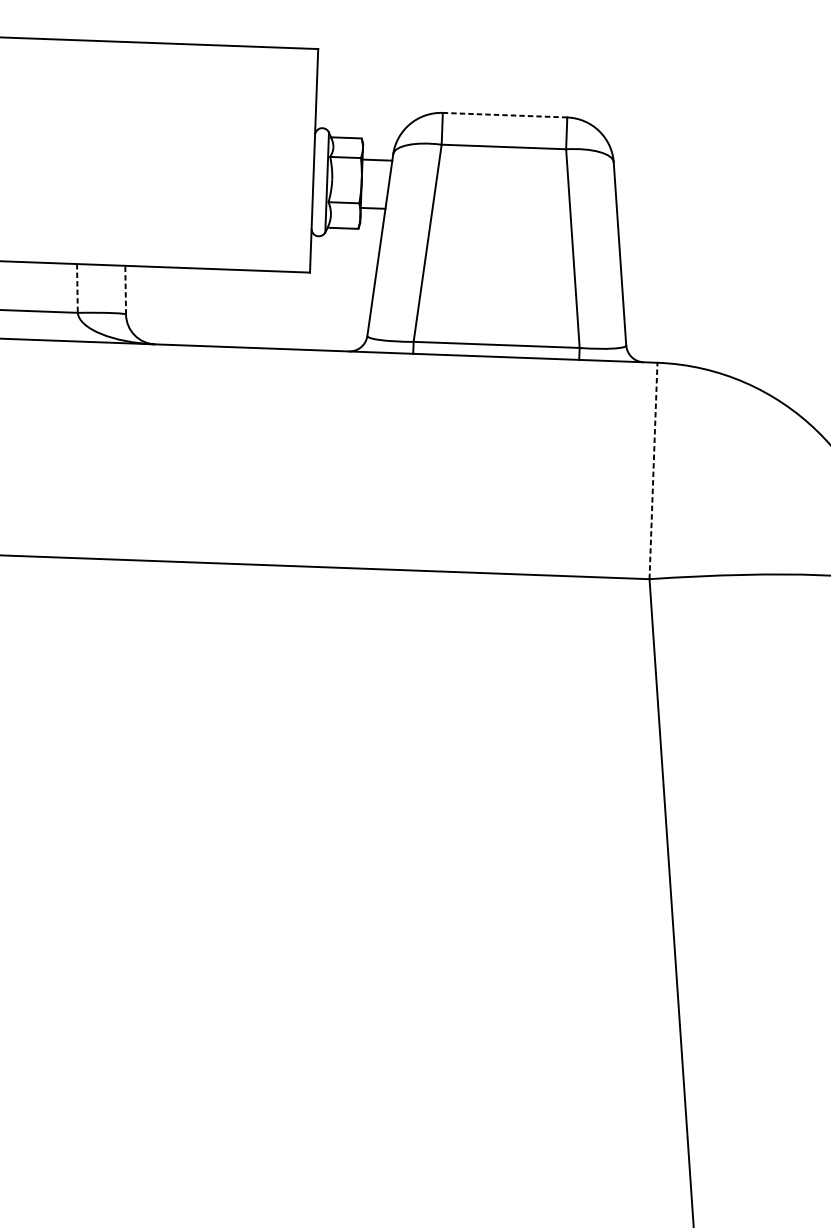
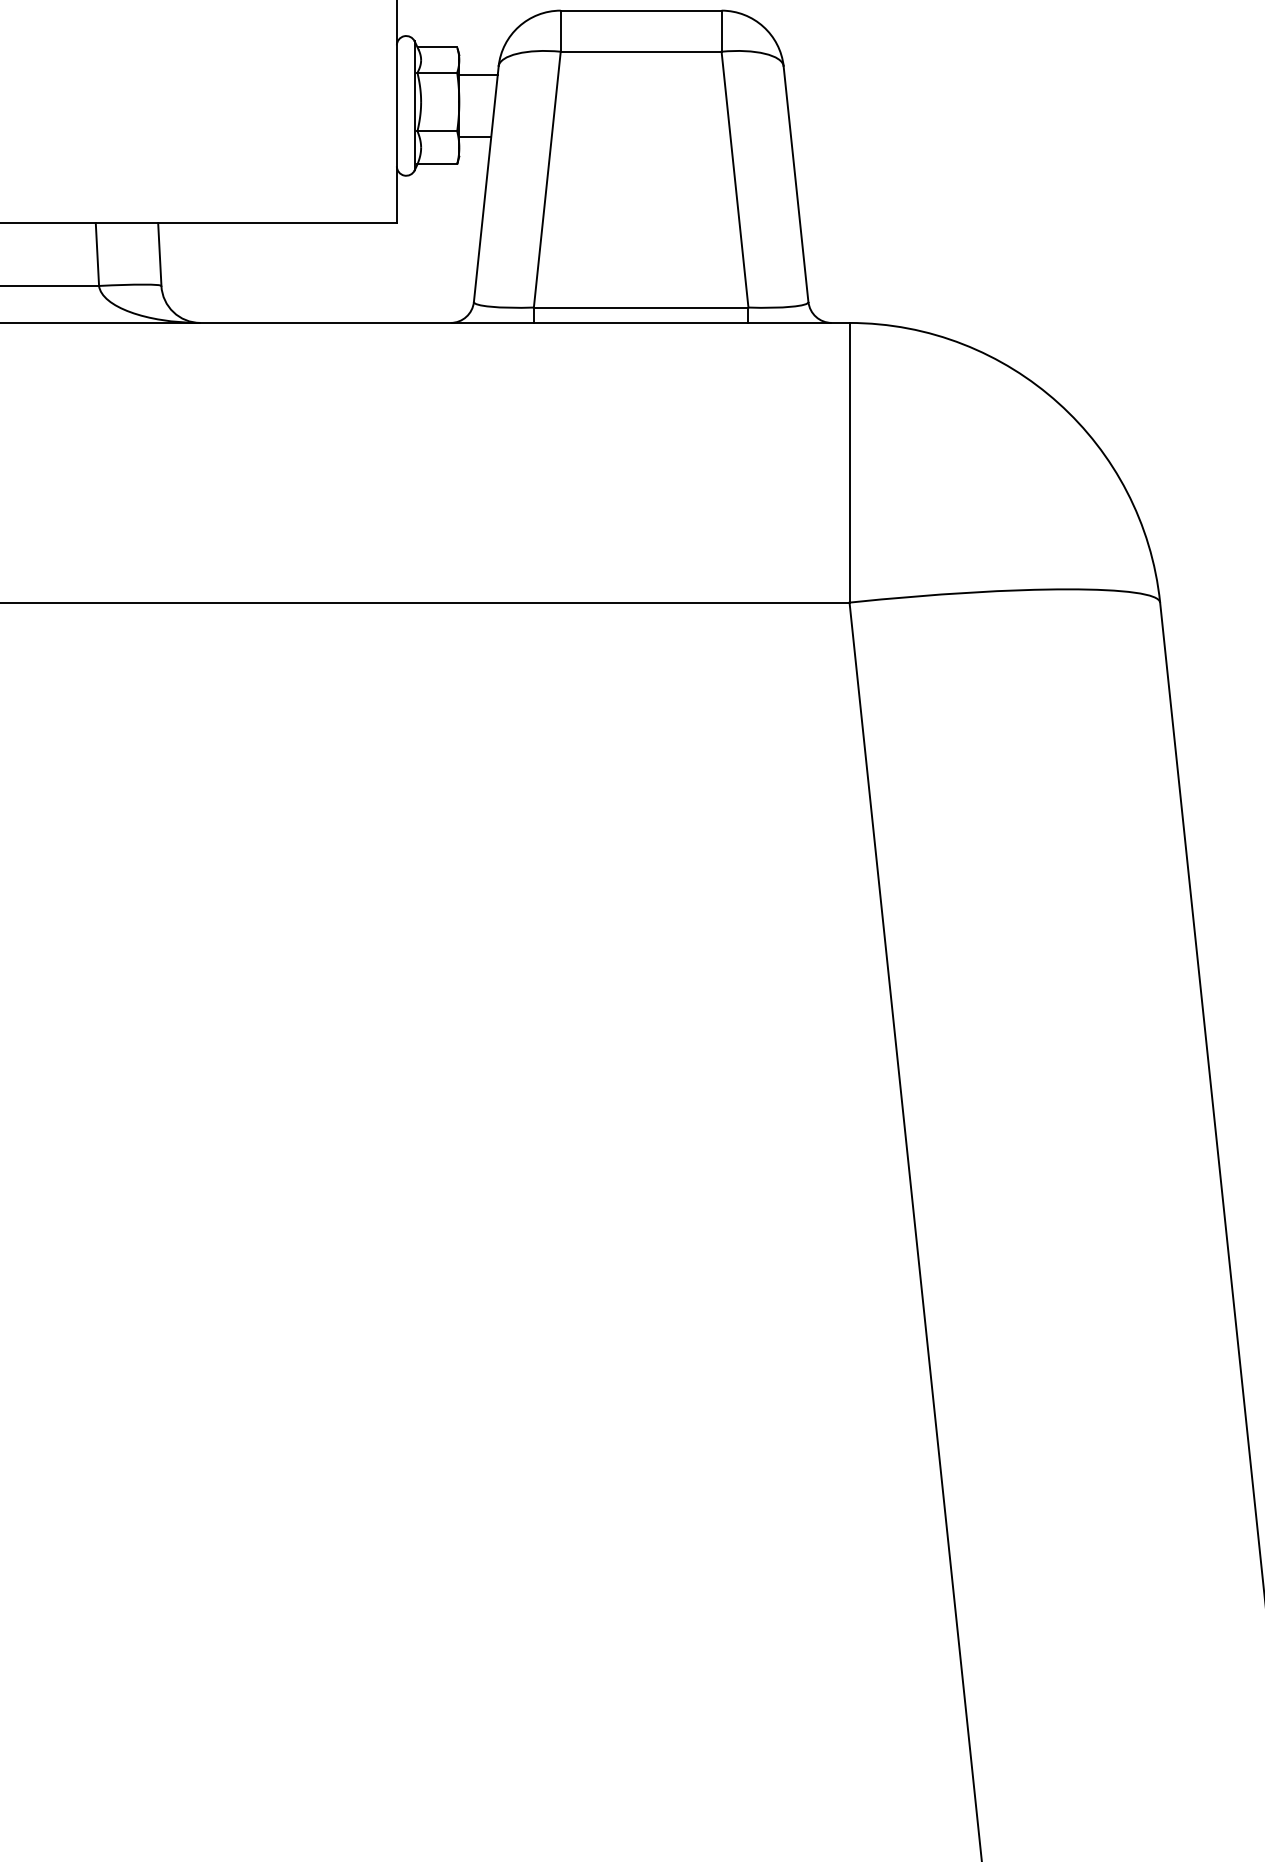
line: (504, 115) -> (640, 10), dashed -> solid
line: (77, 288) -> (97, 254), dashed -> solid
line: (125, 290) -> (159, 254), dashed -> solid
line: (653, 470) -> (849, 462), dashed -> solid

